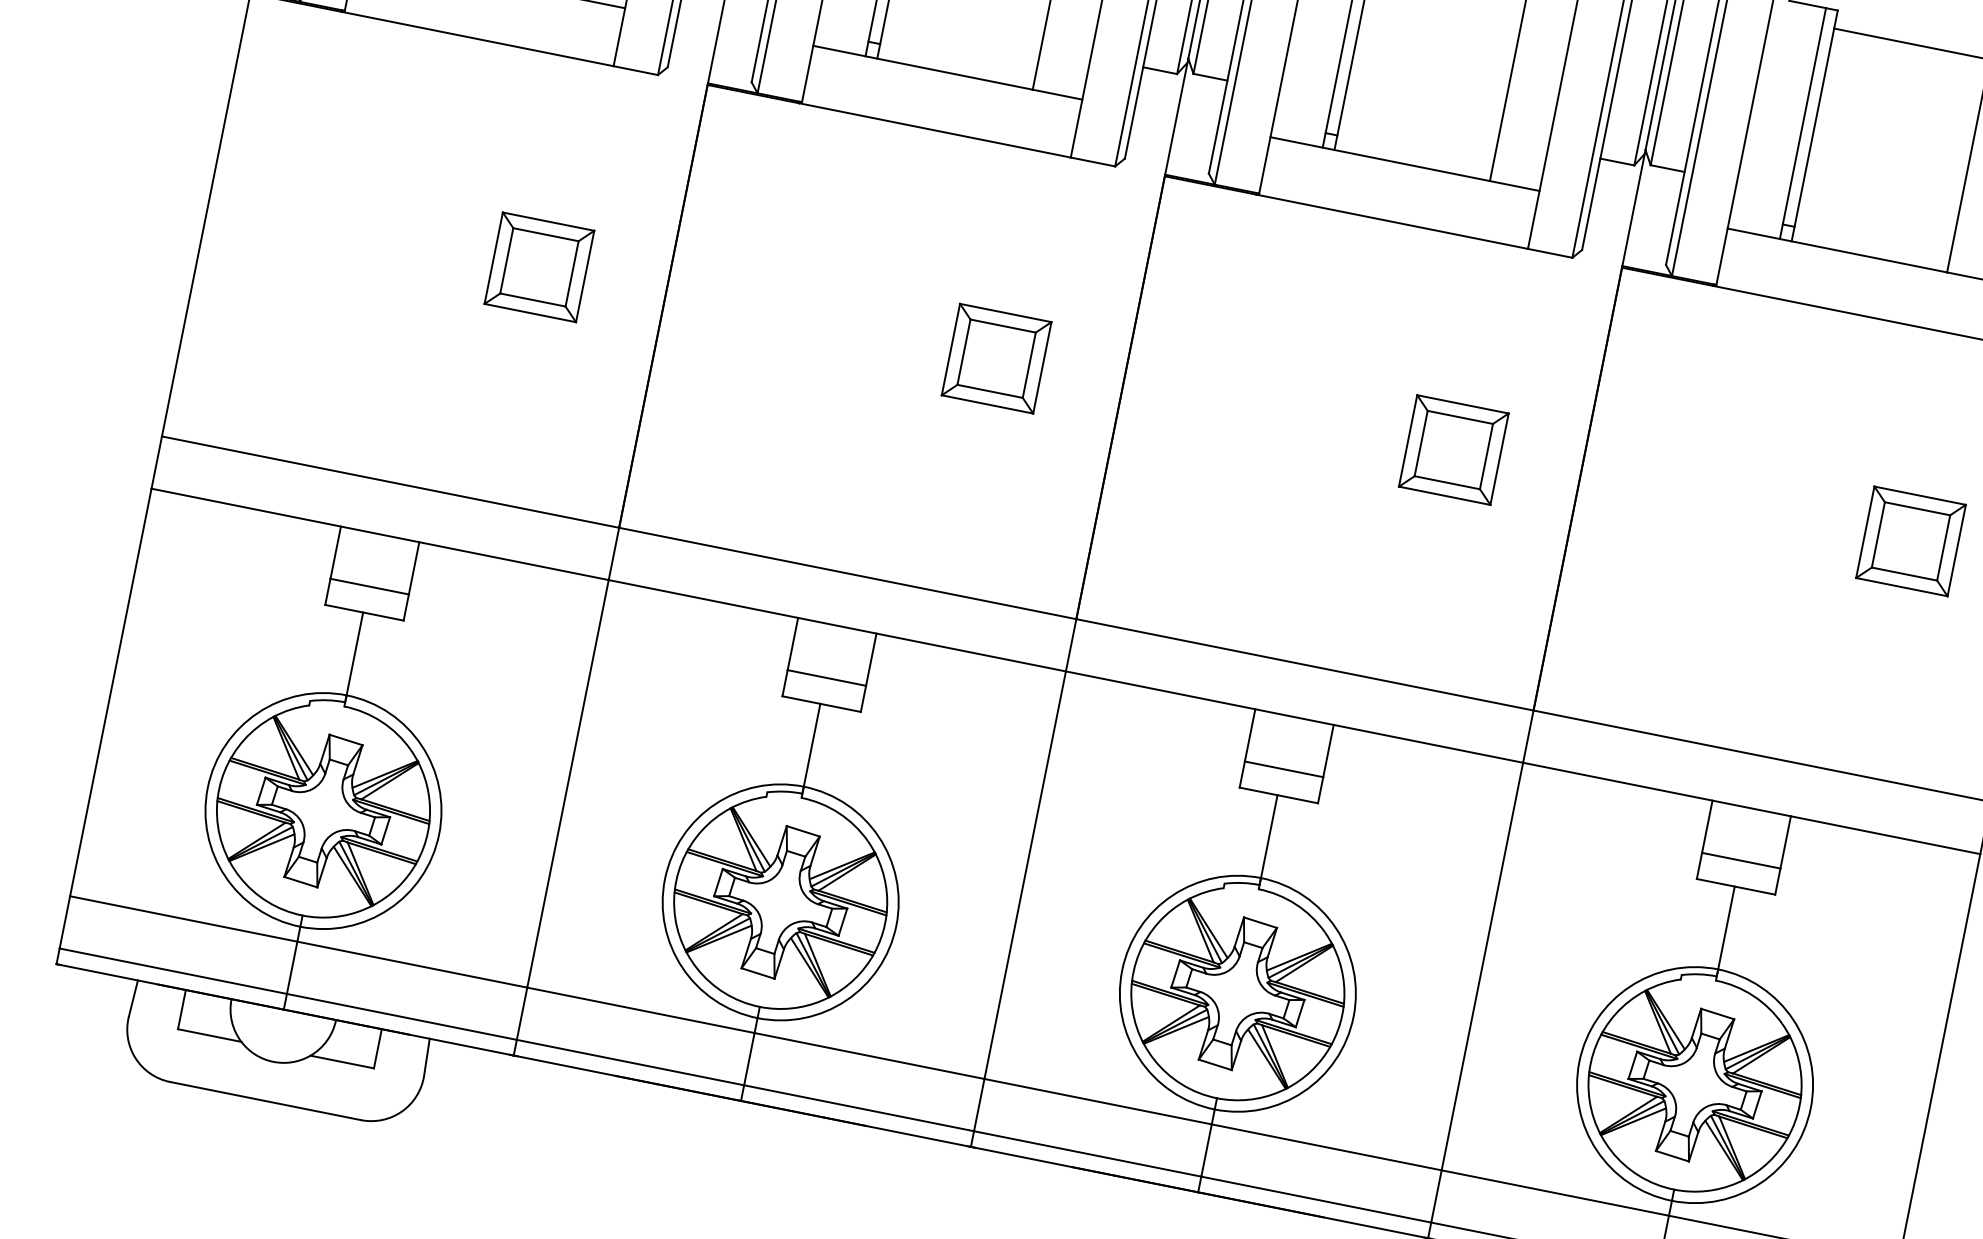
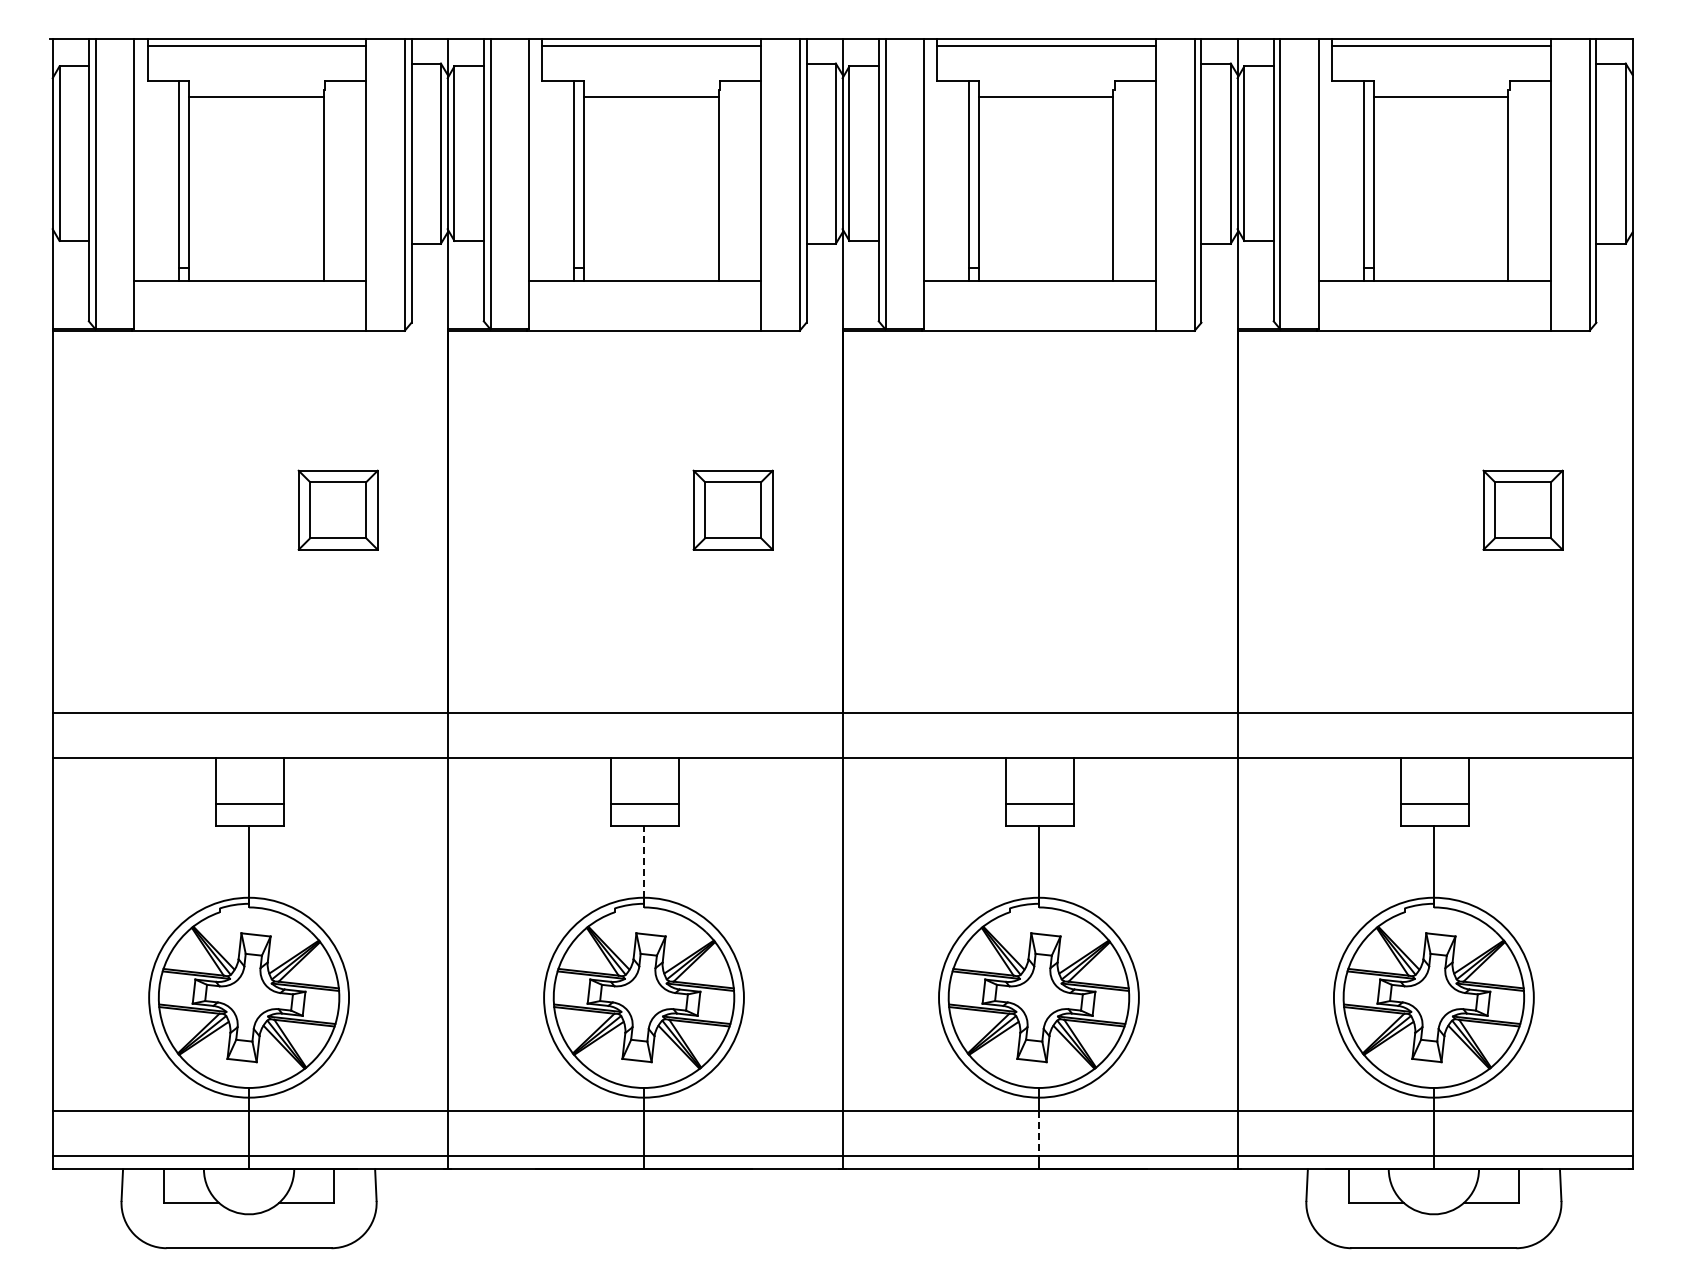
part: (1453, 449) -> (1127, 509), removed
line: (812, 744) -> (644, 861), solid -> dashed
line: (1205, 1150) -> (1038, 1133), solid -> dashed

